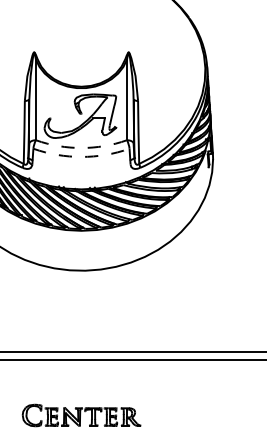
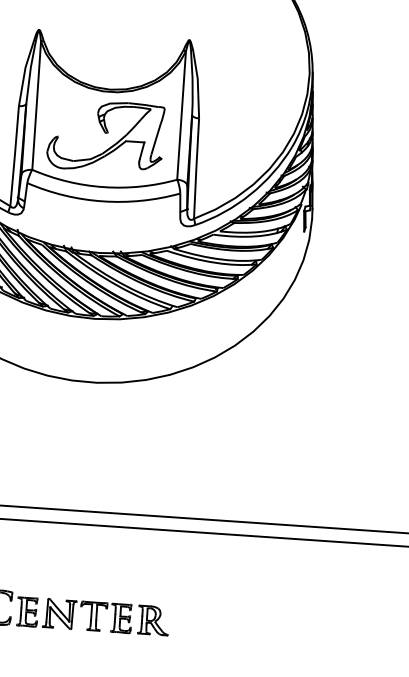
arc: (81, 148) -> (103, 187), dashed -> solid
arc: (81, 156) -> (103, 200), dashed -> solid

